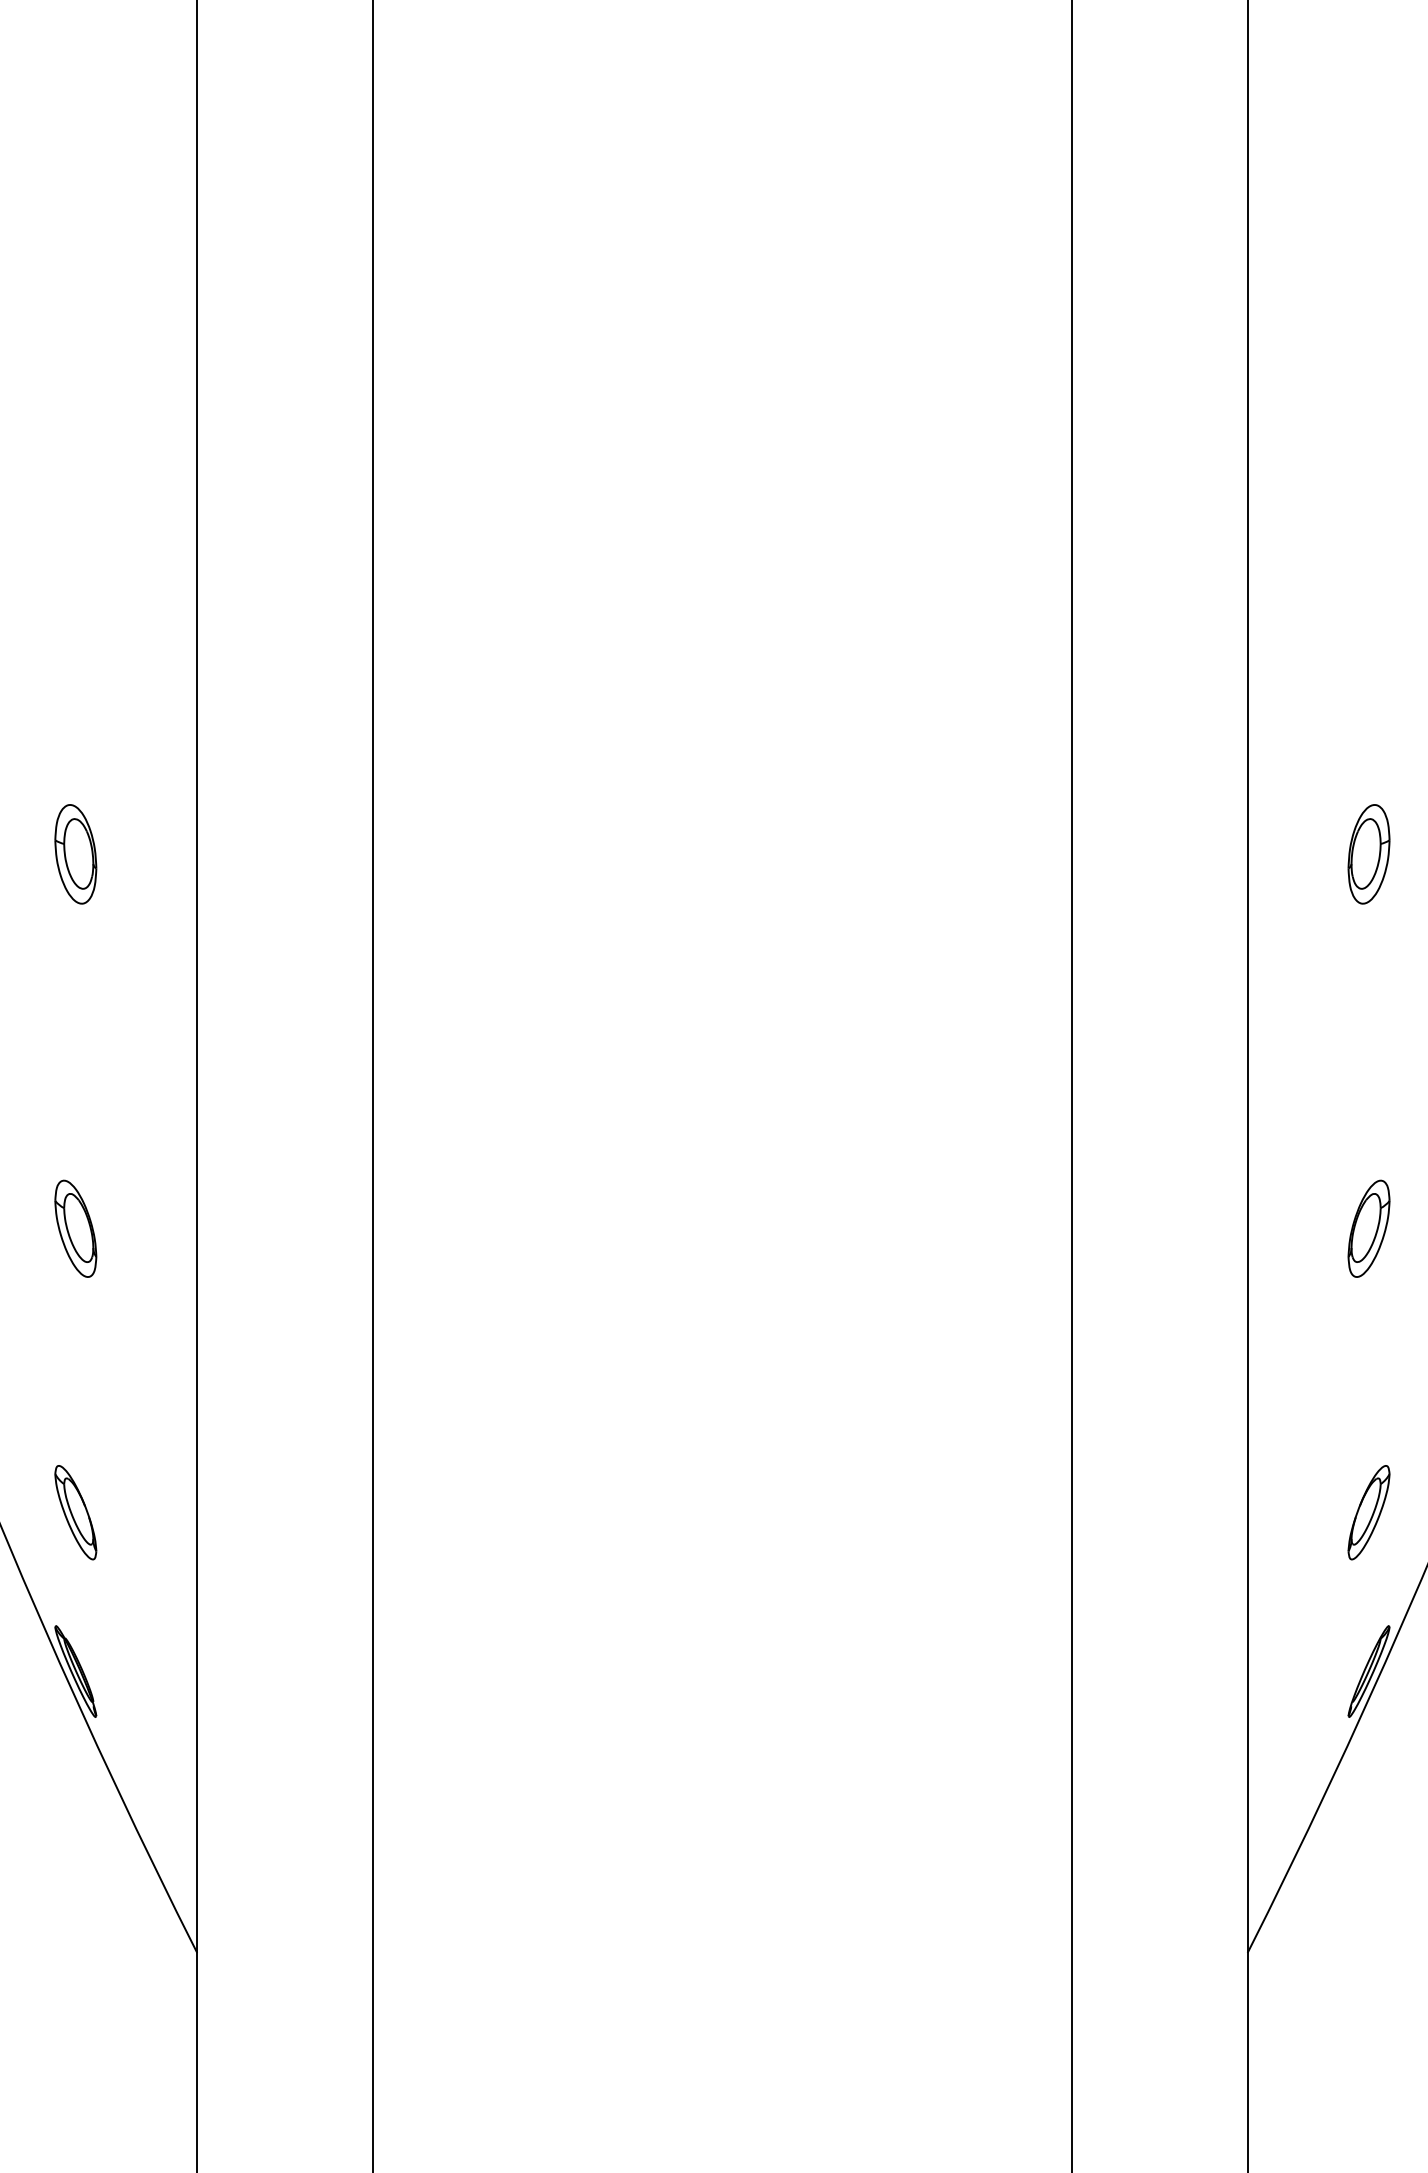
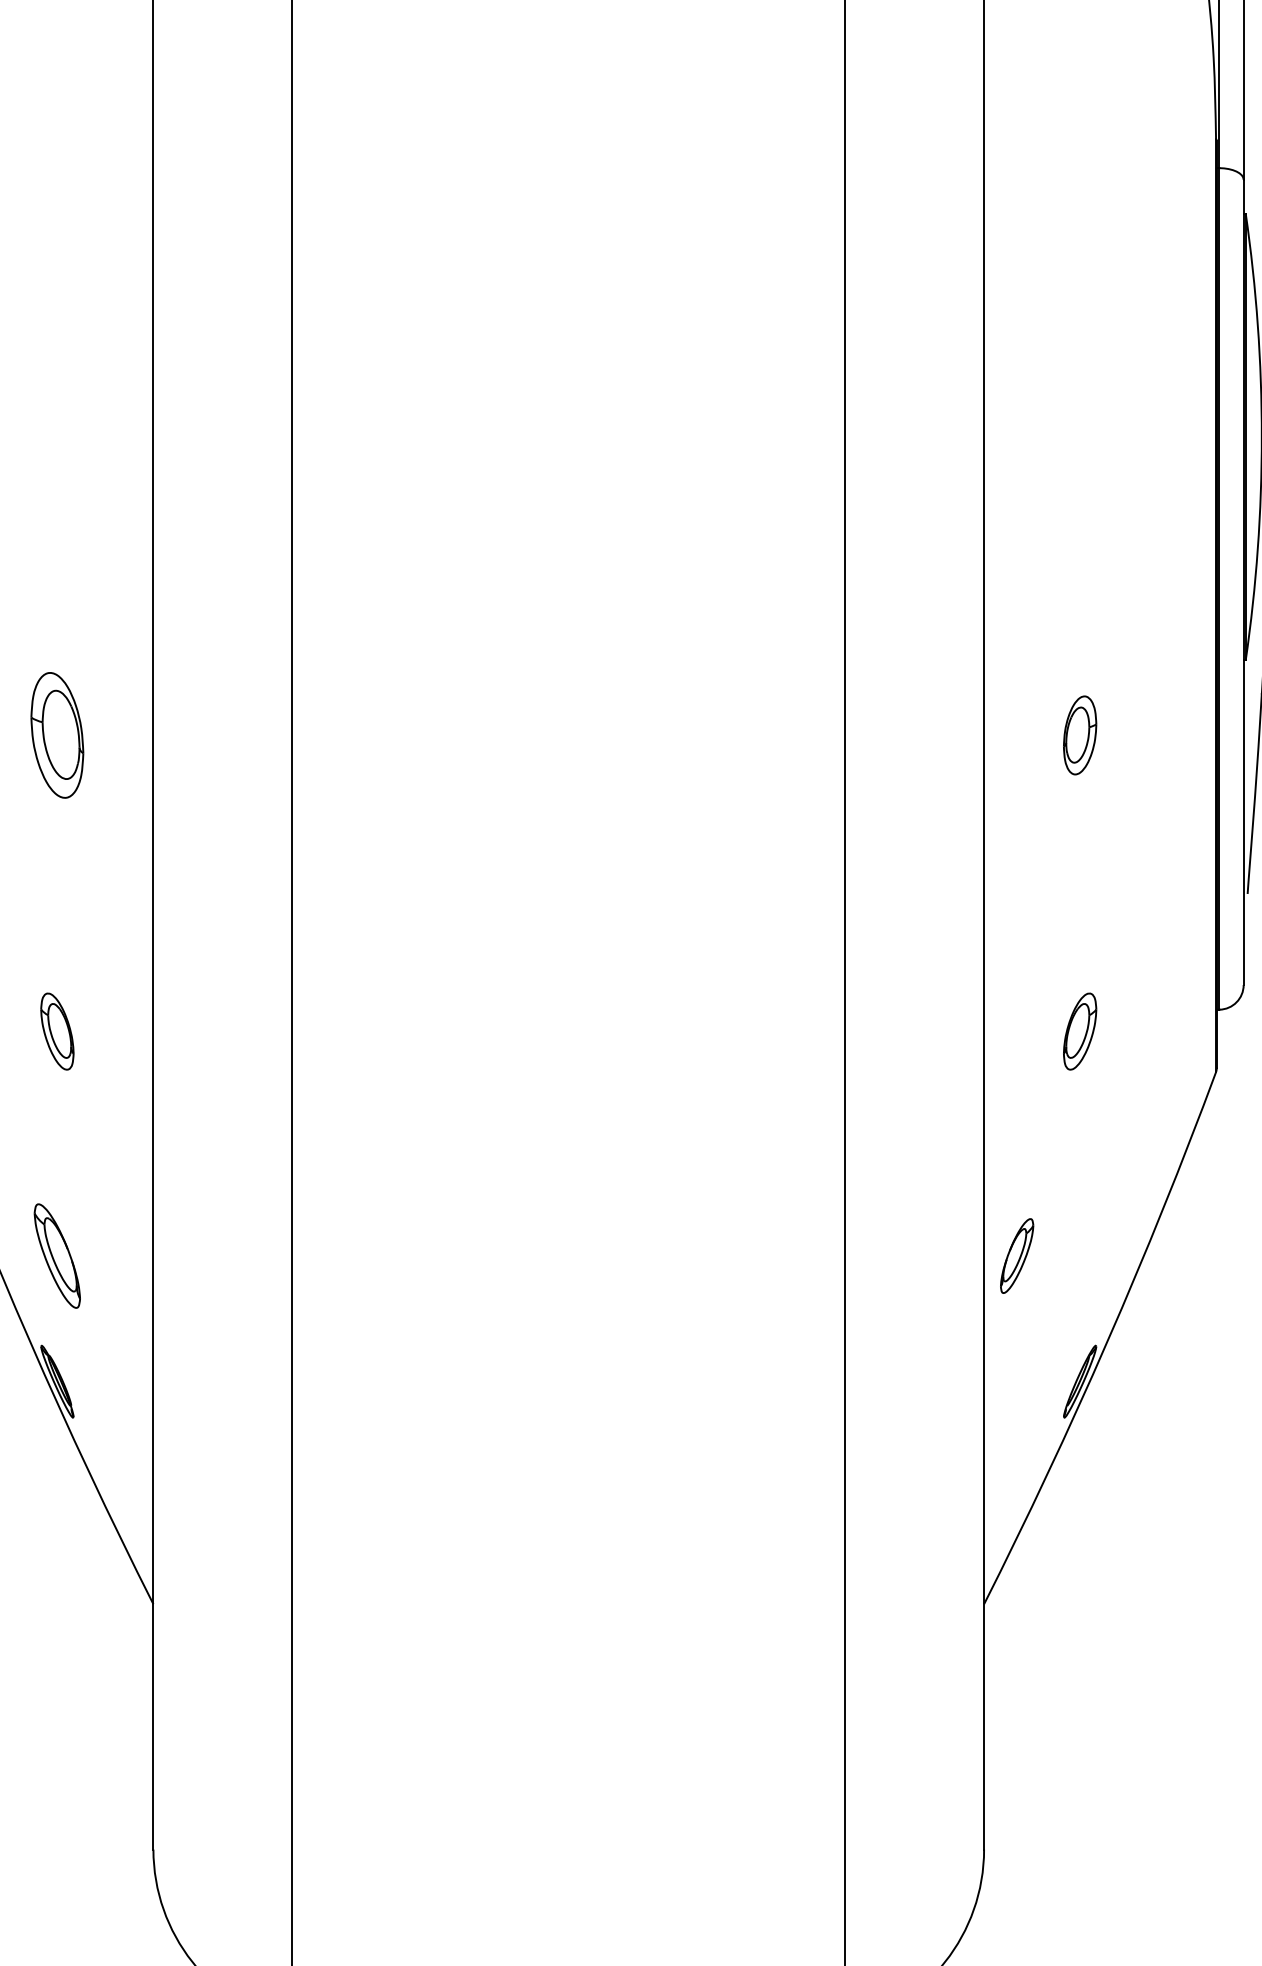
part: (75, 854) -> (57, 735), size x1.6
part: (75, 1511) -> (57, 1255), size x1.4
part: (1369, 1511) -> (1017, 1255), moved

